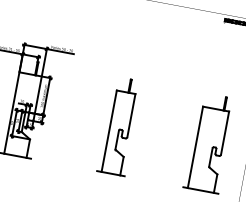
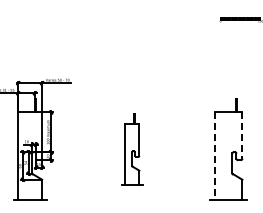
part: (119, 126) -> (132, 149), size x0.7
line: (224, 134) -> (242, 136), solid -> dashed
line: (195, 147) -> (214, 156), solid -> dashed

